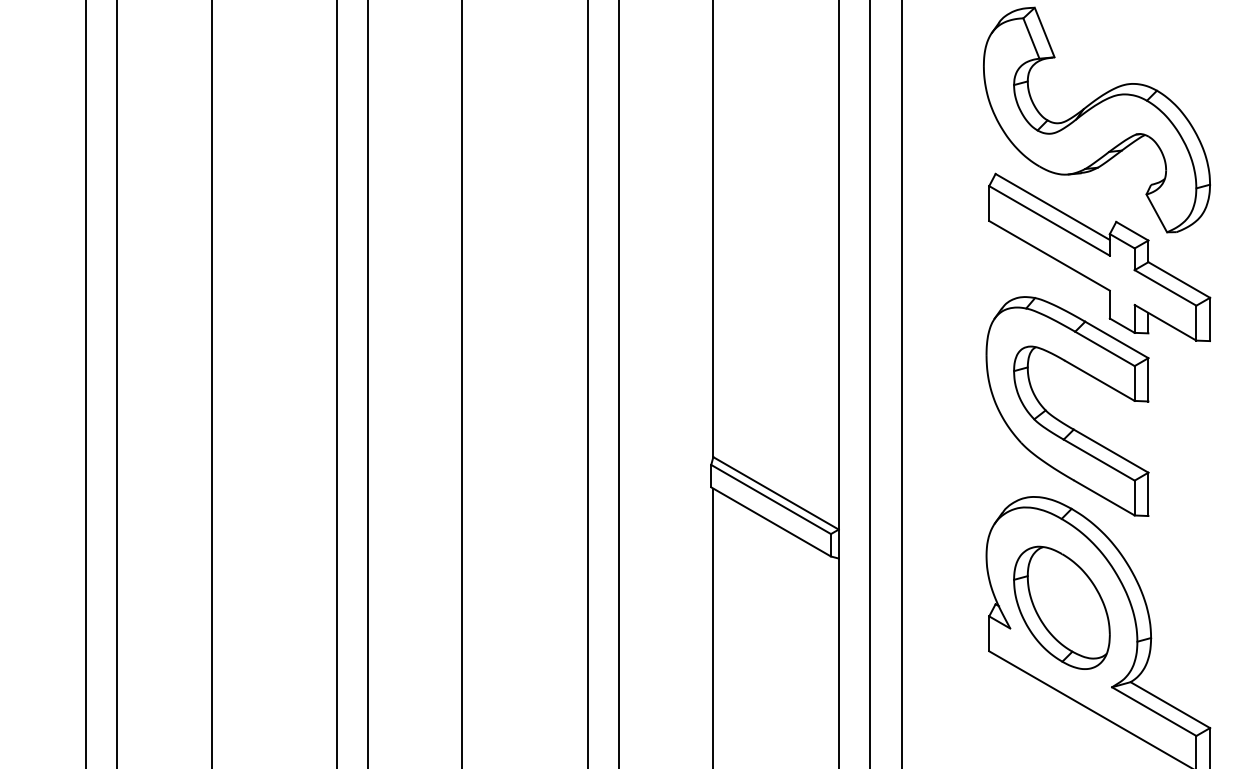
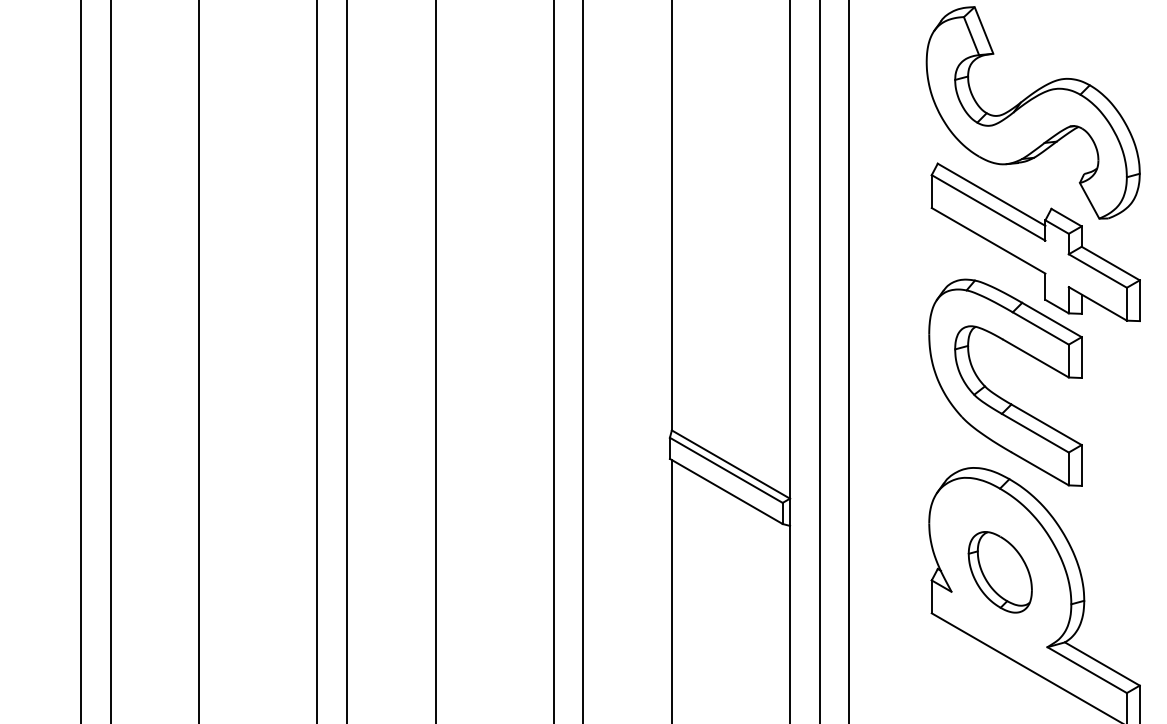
part: (1062, 606) -> (1000, 571), size x0.7

